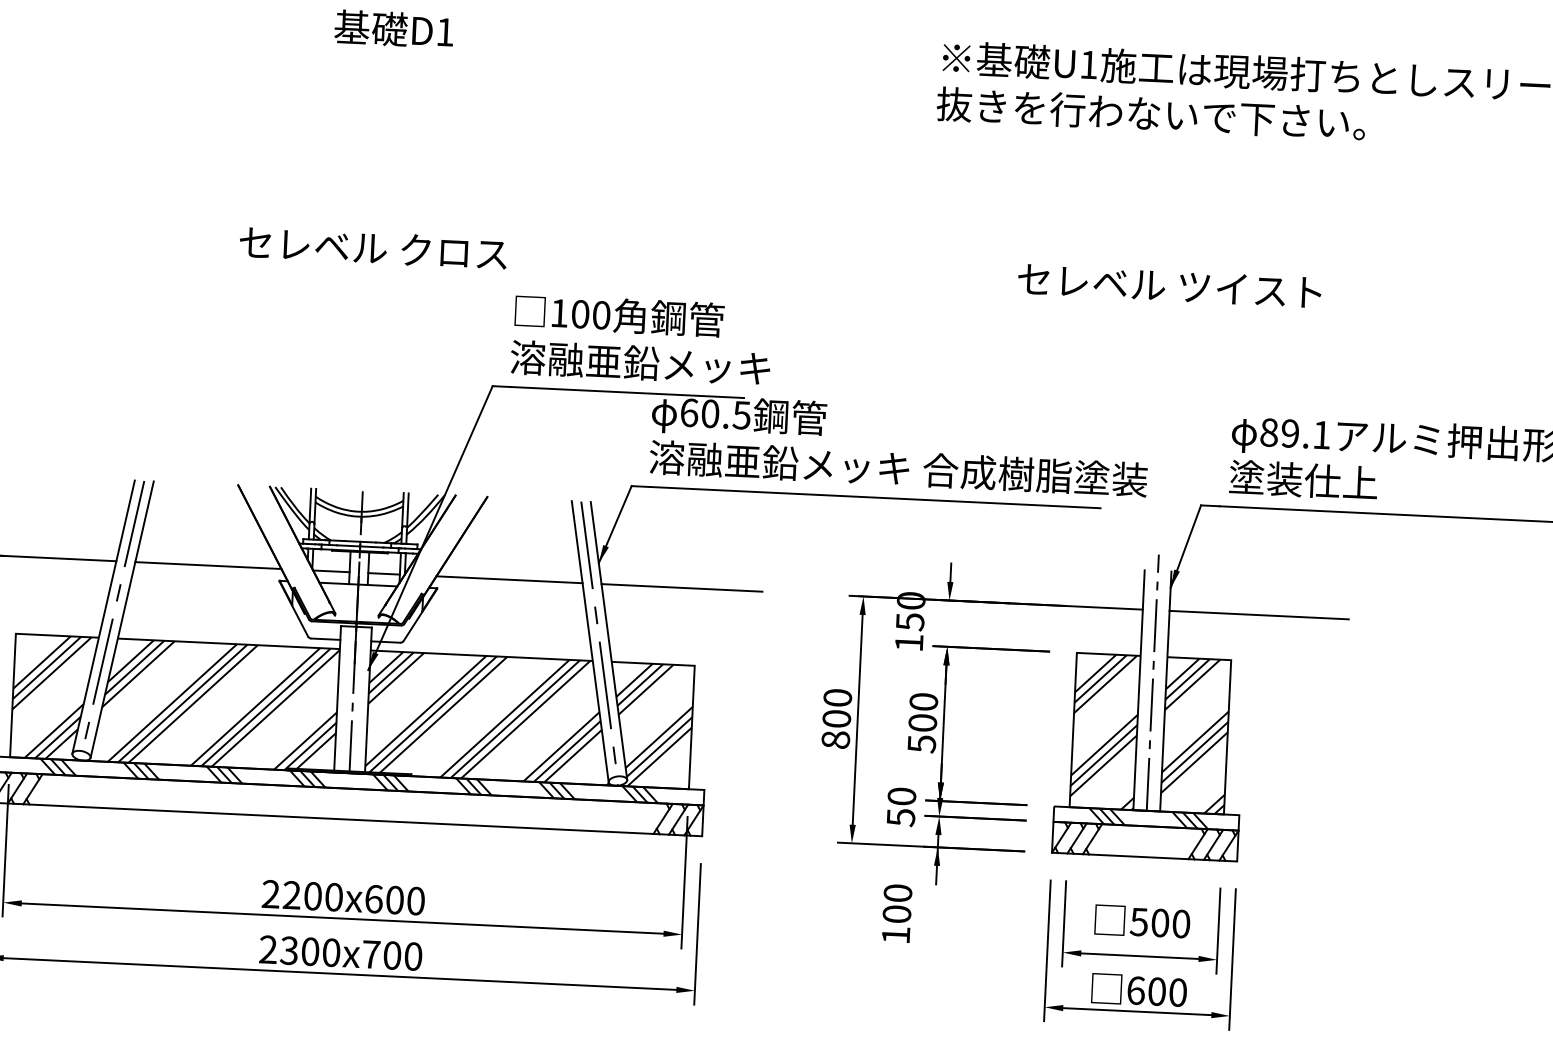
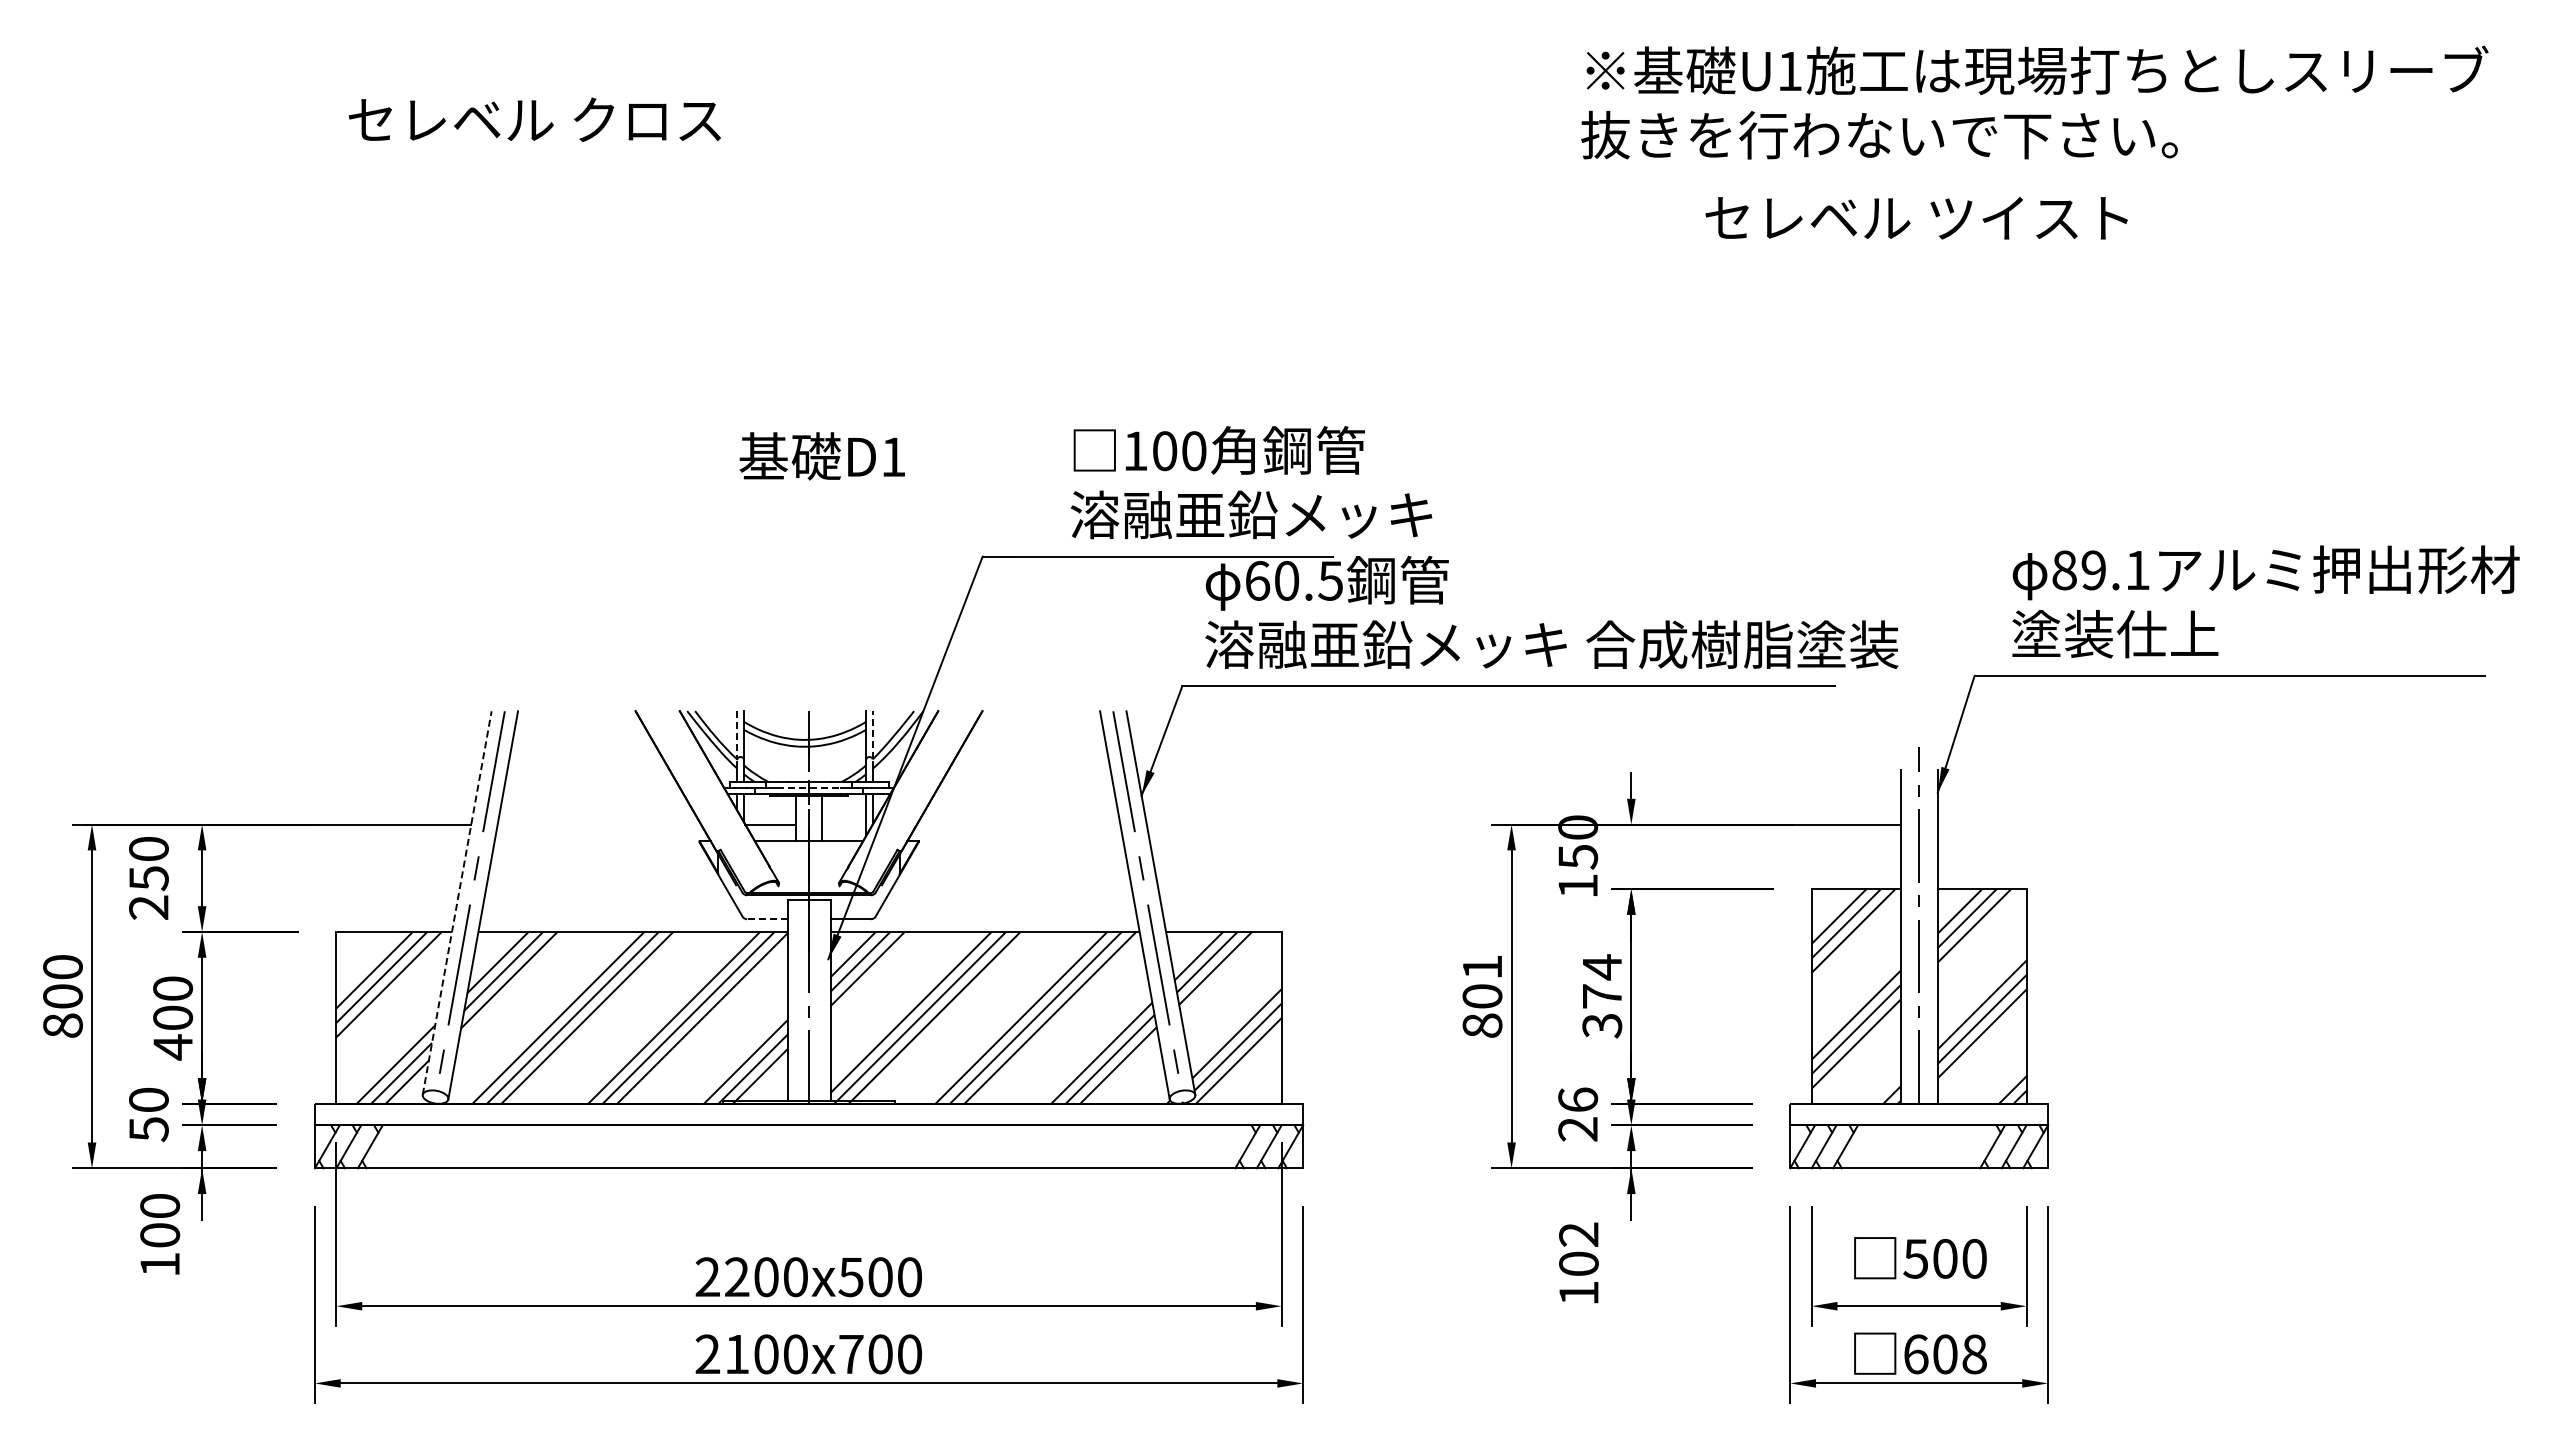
text: (393, 29) -> (821, 456), moved
text: (373, 247) -> (534, 119), moved
text: (1169, 286) -> (1916, 218), moved
text: (641, 339) -> (1251, 482), moved
line: (310, 506) -> (737, 735), solid -> dashed
line: (407, 510) -> (872, 735), solid -> dashed
line: (360, 546) -> (809, 788), solid -> dashed
line: (208, 565) -> (599, 824), removed
line: (384, 573) -> (844, 824), removed
line: (509, 579) -> (1018, 824), removed
line: (681, 587) -> (1258, 824), removed
line: (1259, 615) -> (2062, 824), removed
line: (103, 617) -> (457, 903), solid -> dashed
line: (325, 639) -> (766, 919), solid -> dashed
text: (837, 698) -> (1482, 967), 800 -> 801
text: (922, 723) -> (1602, 996), 500 -> 374
hatch: (348, 780) -> (808, 1114), removed
text: (901, 806) -> (1578, 1114), 50 -> 26
hatch: (1148, 818) -> (1922, 1114), removed
text: (897, 893) -> (1578, 1234), 100 -> 102
text: (373, 899) -> (850, 1277), 2200x600 -> 2200x500
text: (288, 950) -> (736, 1354), 2300x700 -> 2100x700
text: (1178, 992) -> (1974, 1354), 600 -> 608

